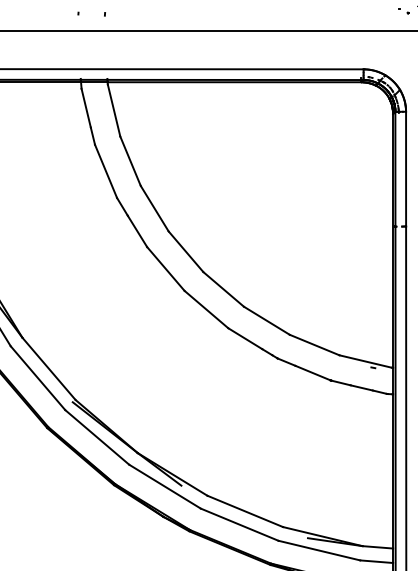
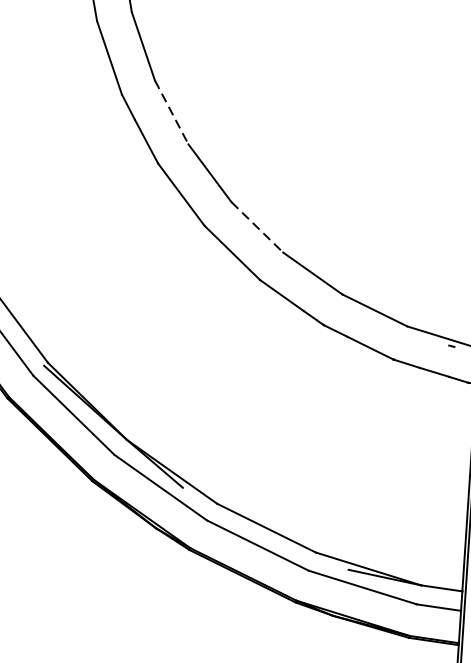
line: (154, 208) -> (171, 112), solid -> dashed
line: (223, 289) -> (257, 227), solid -> dashed

